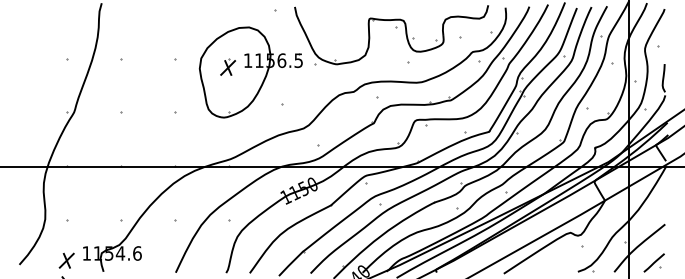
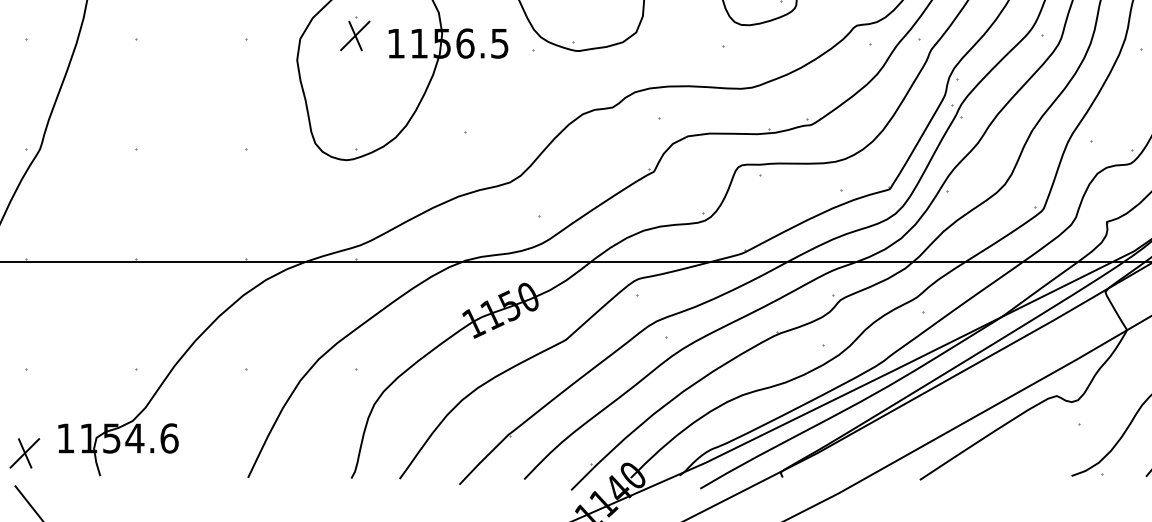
part: (227, 66) -> (353, 32), moved

